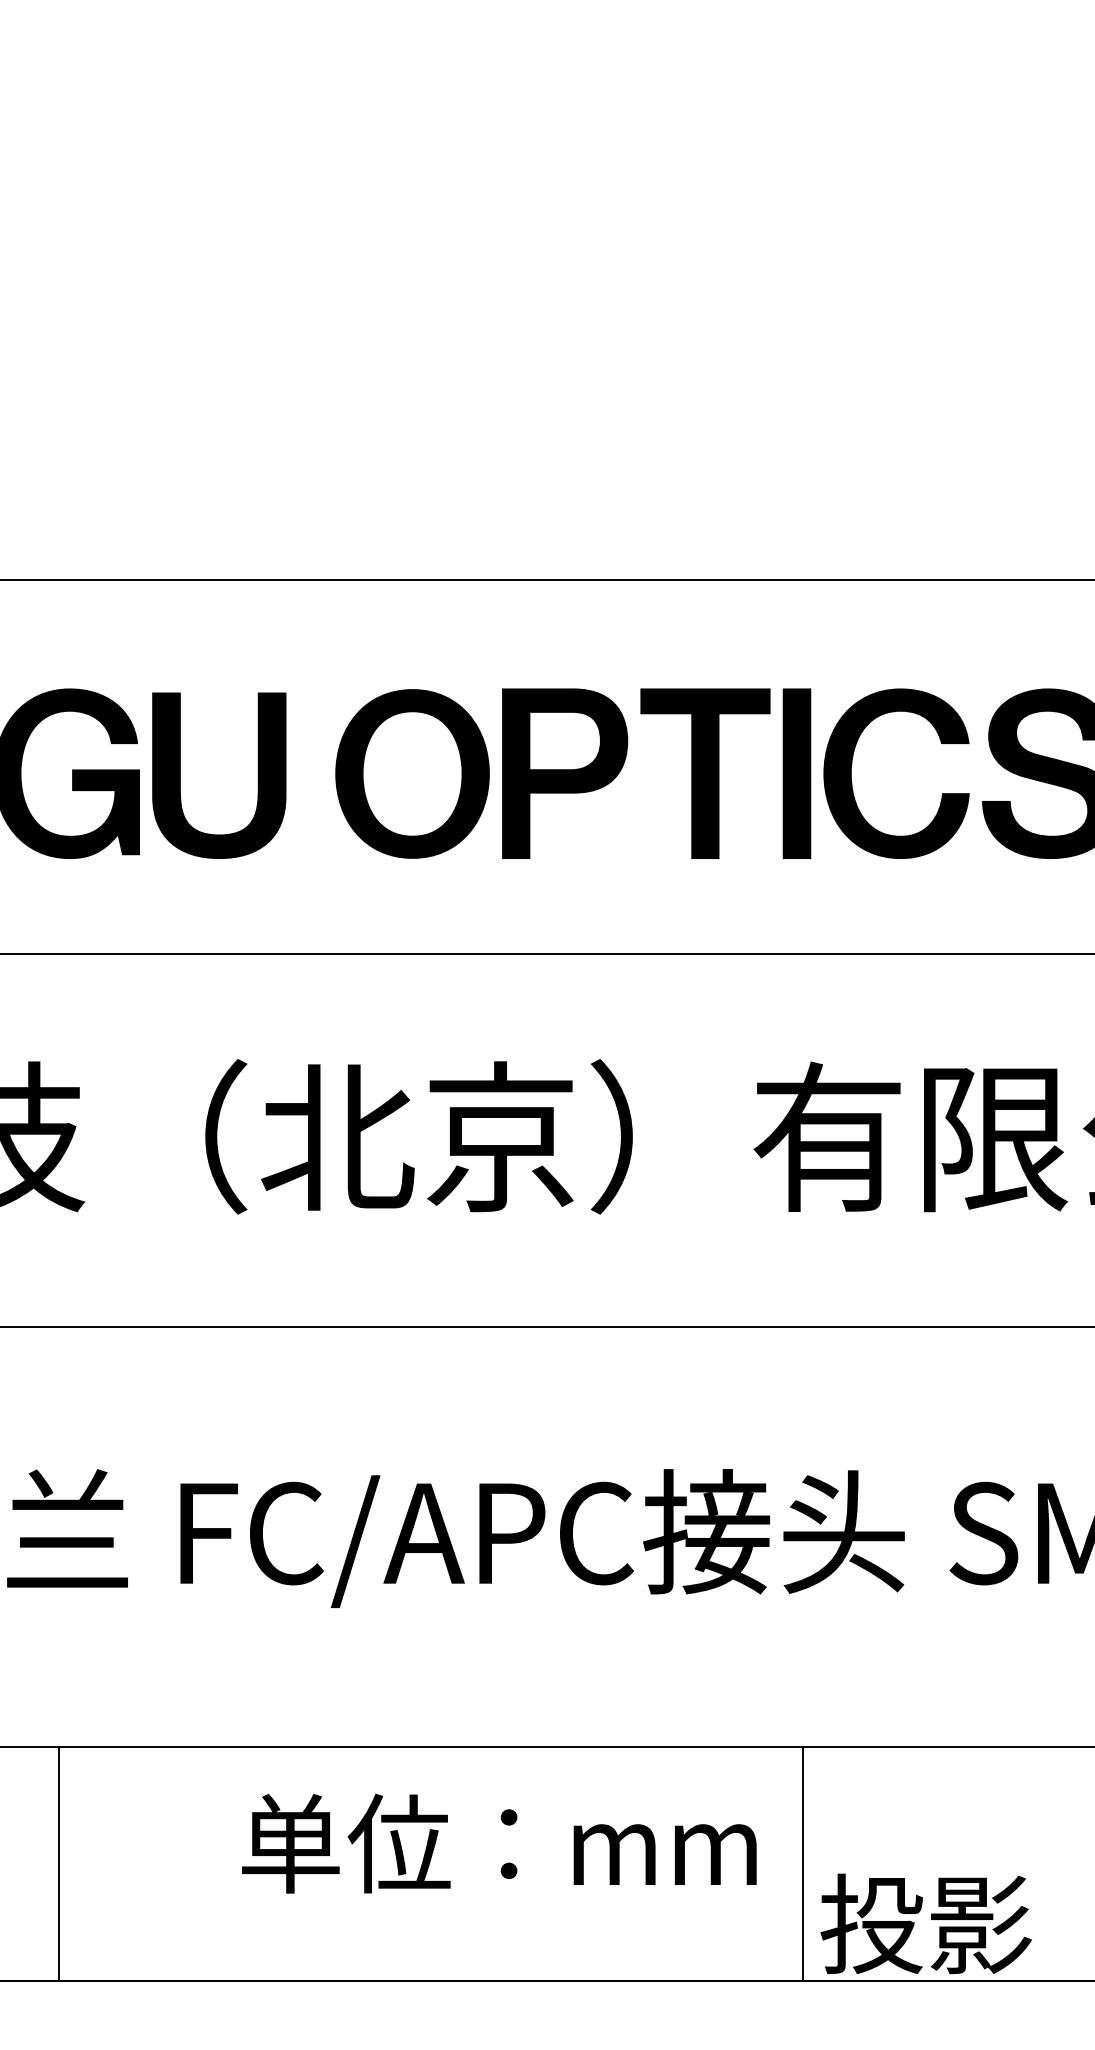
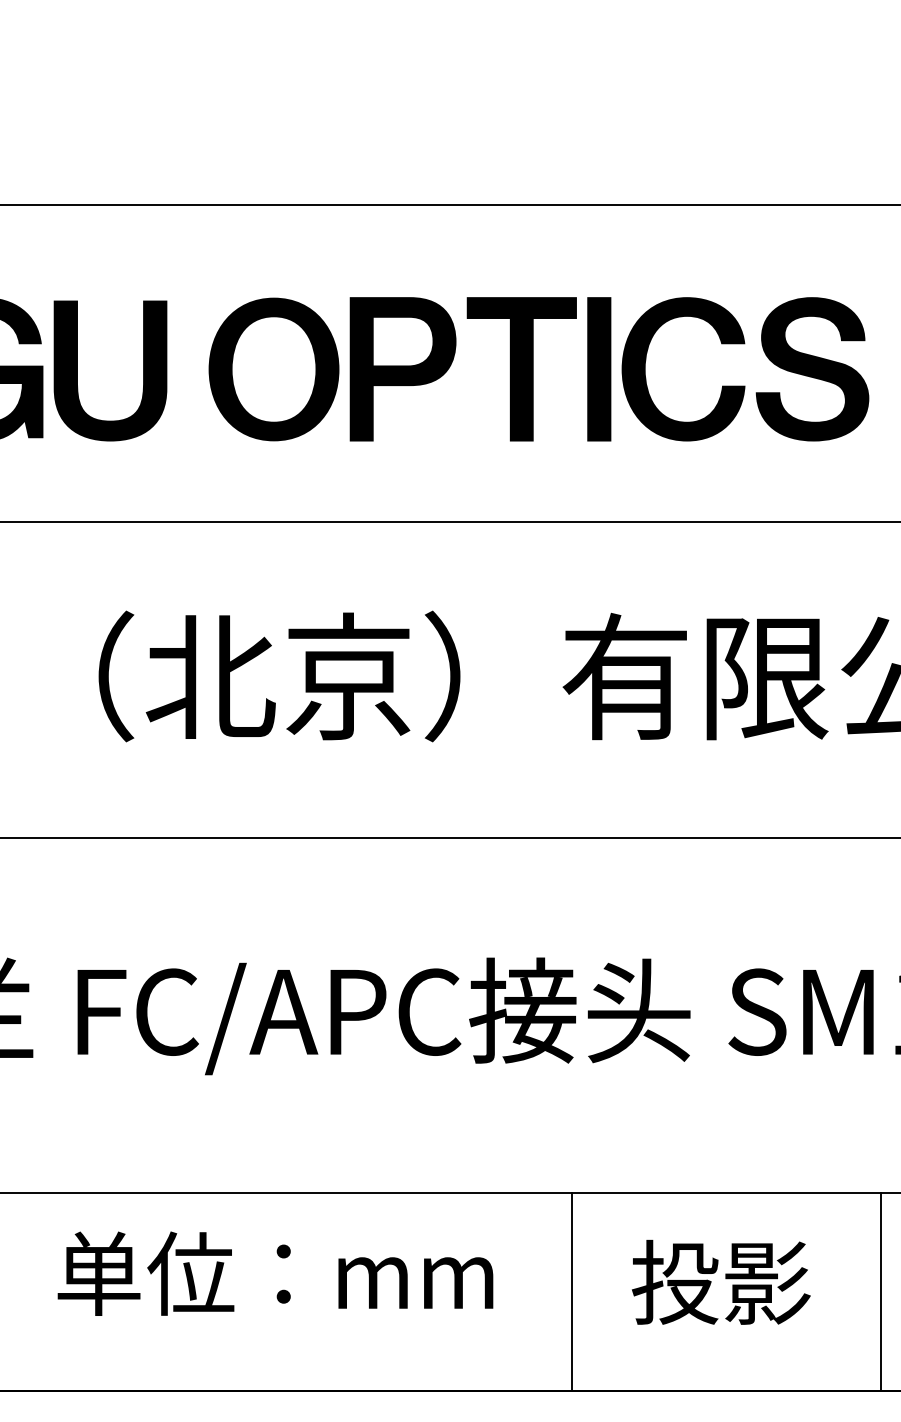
text: (499, 1843) -> (275, 1273), moved
line: (802, 1864) -> (571, 1292), moved
text: (925, 1923) -> (720, 1282), moved

